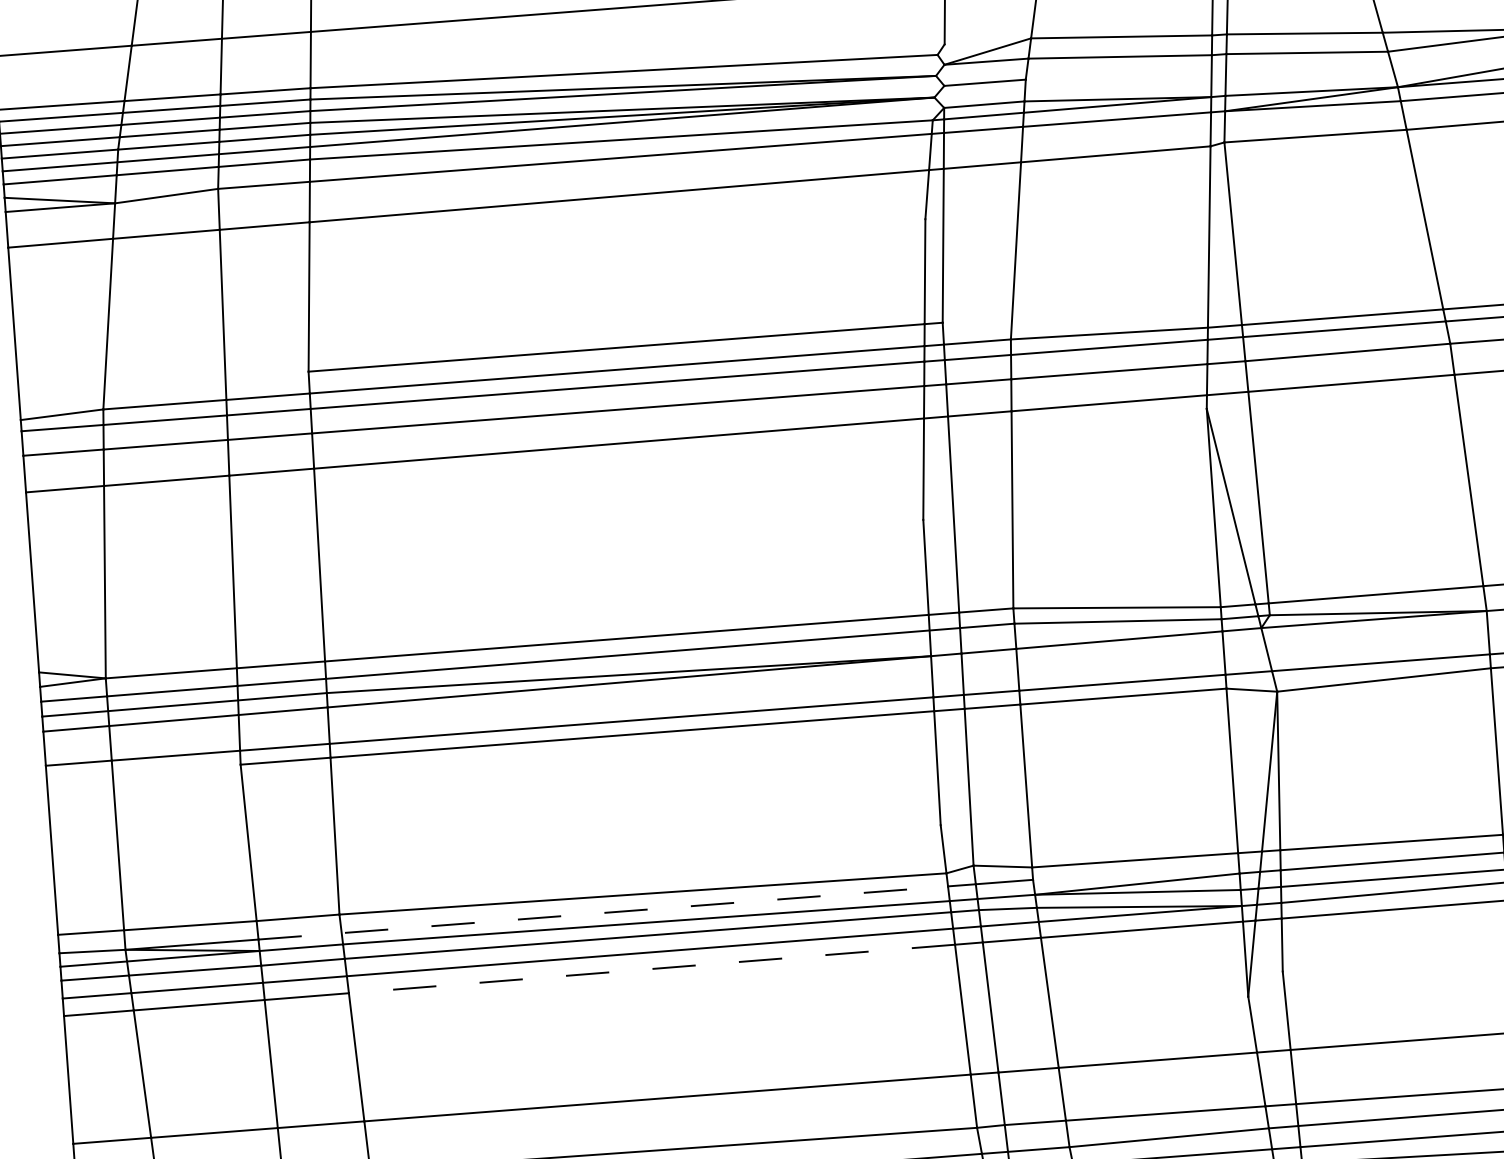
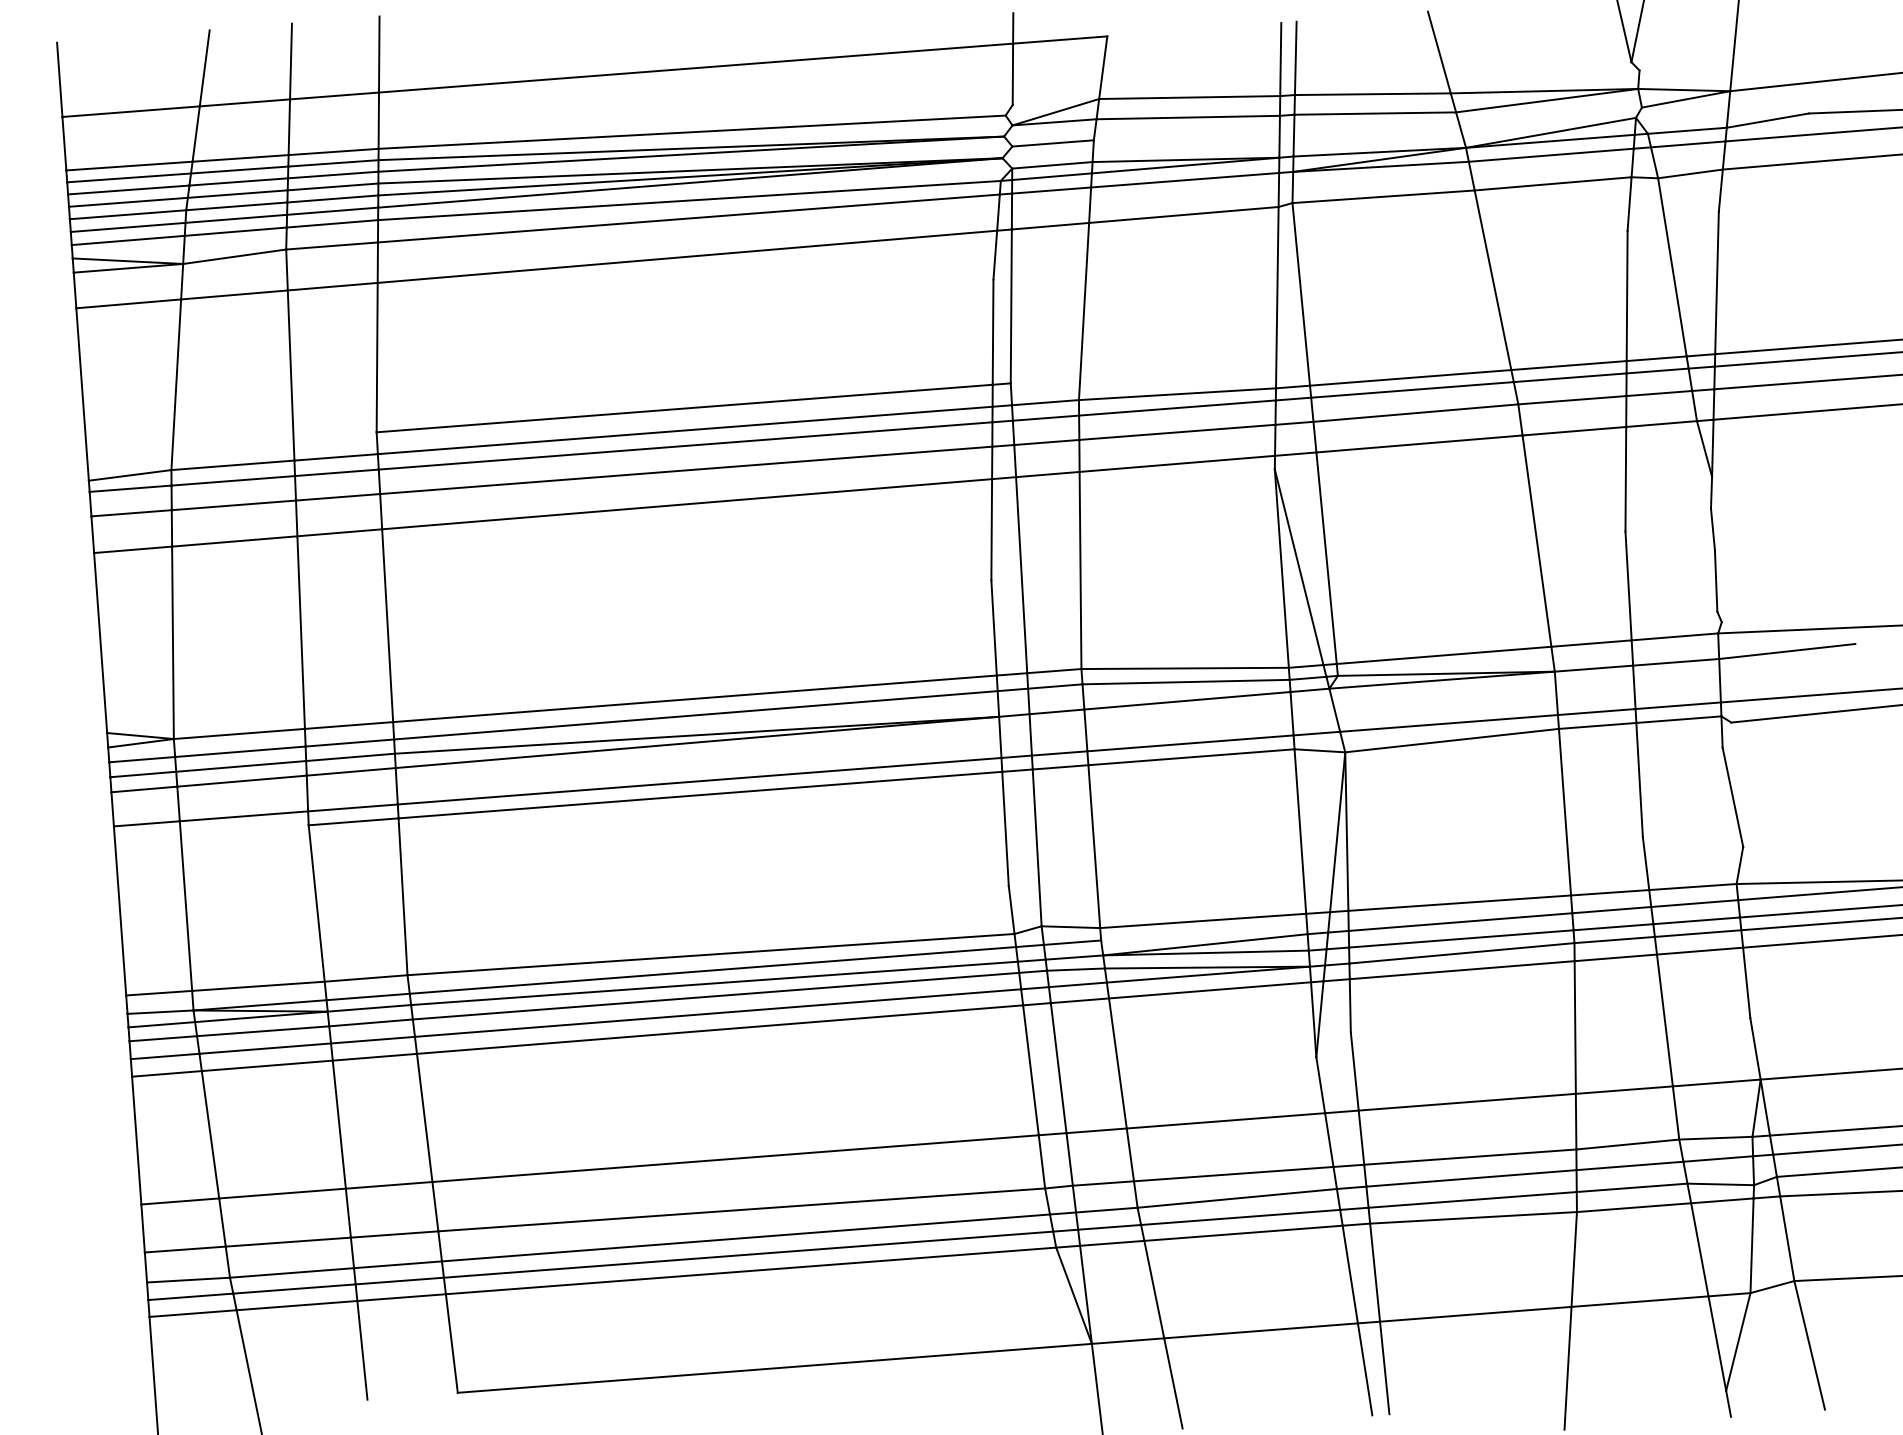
line: (603, 912) -> (671, 973), dashed -> solid
line: (651, 968) -> (719, 1029), dashed -> solid

